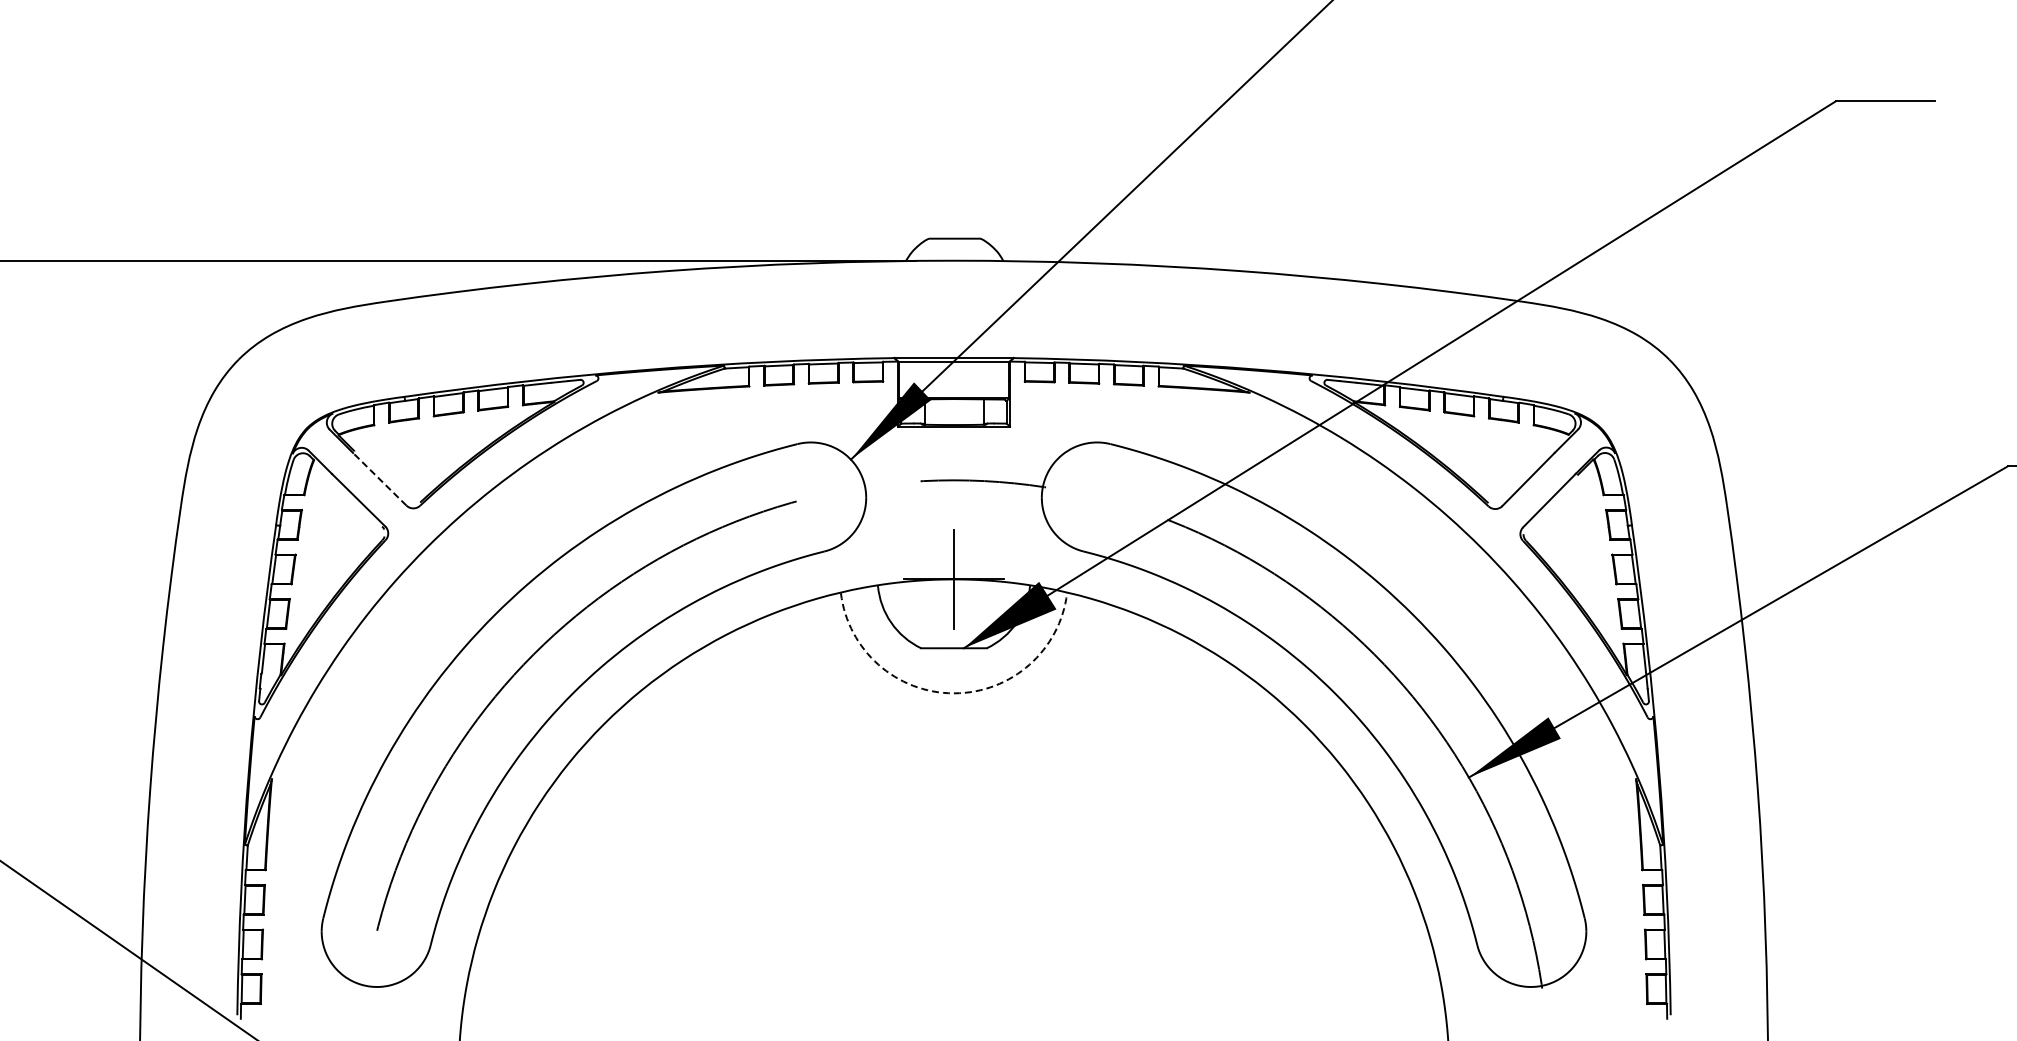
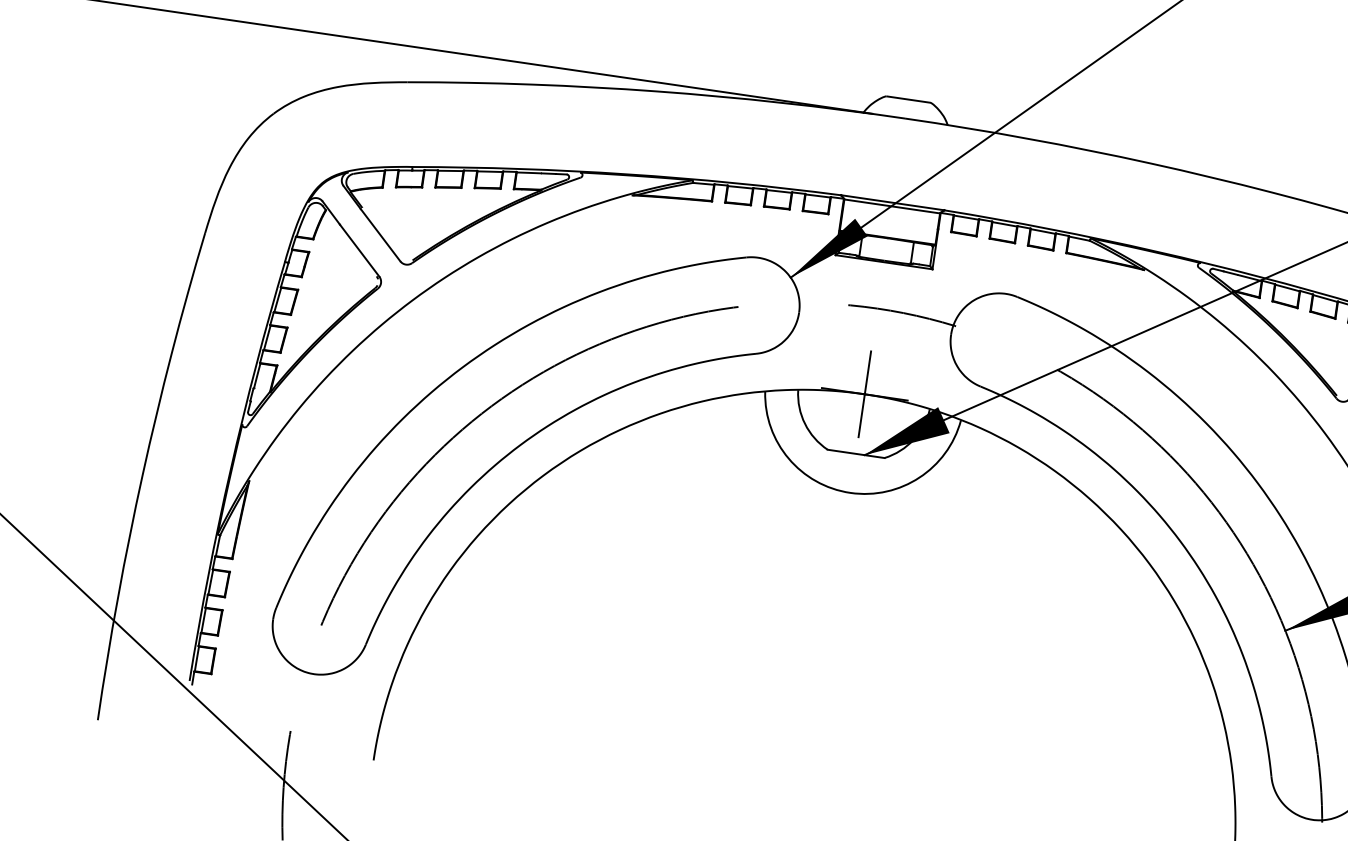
line: (379, 478) -> (380, 234), dashed -> solid
arc: (954, 693) -> (850, 493), dashed -> solid

